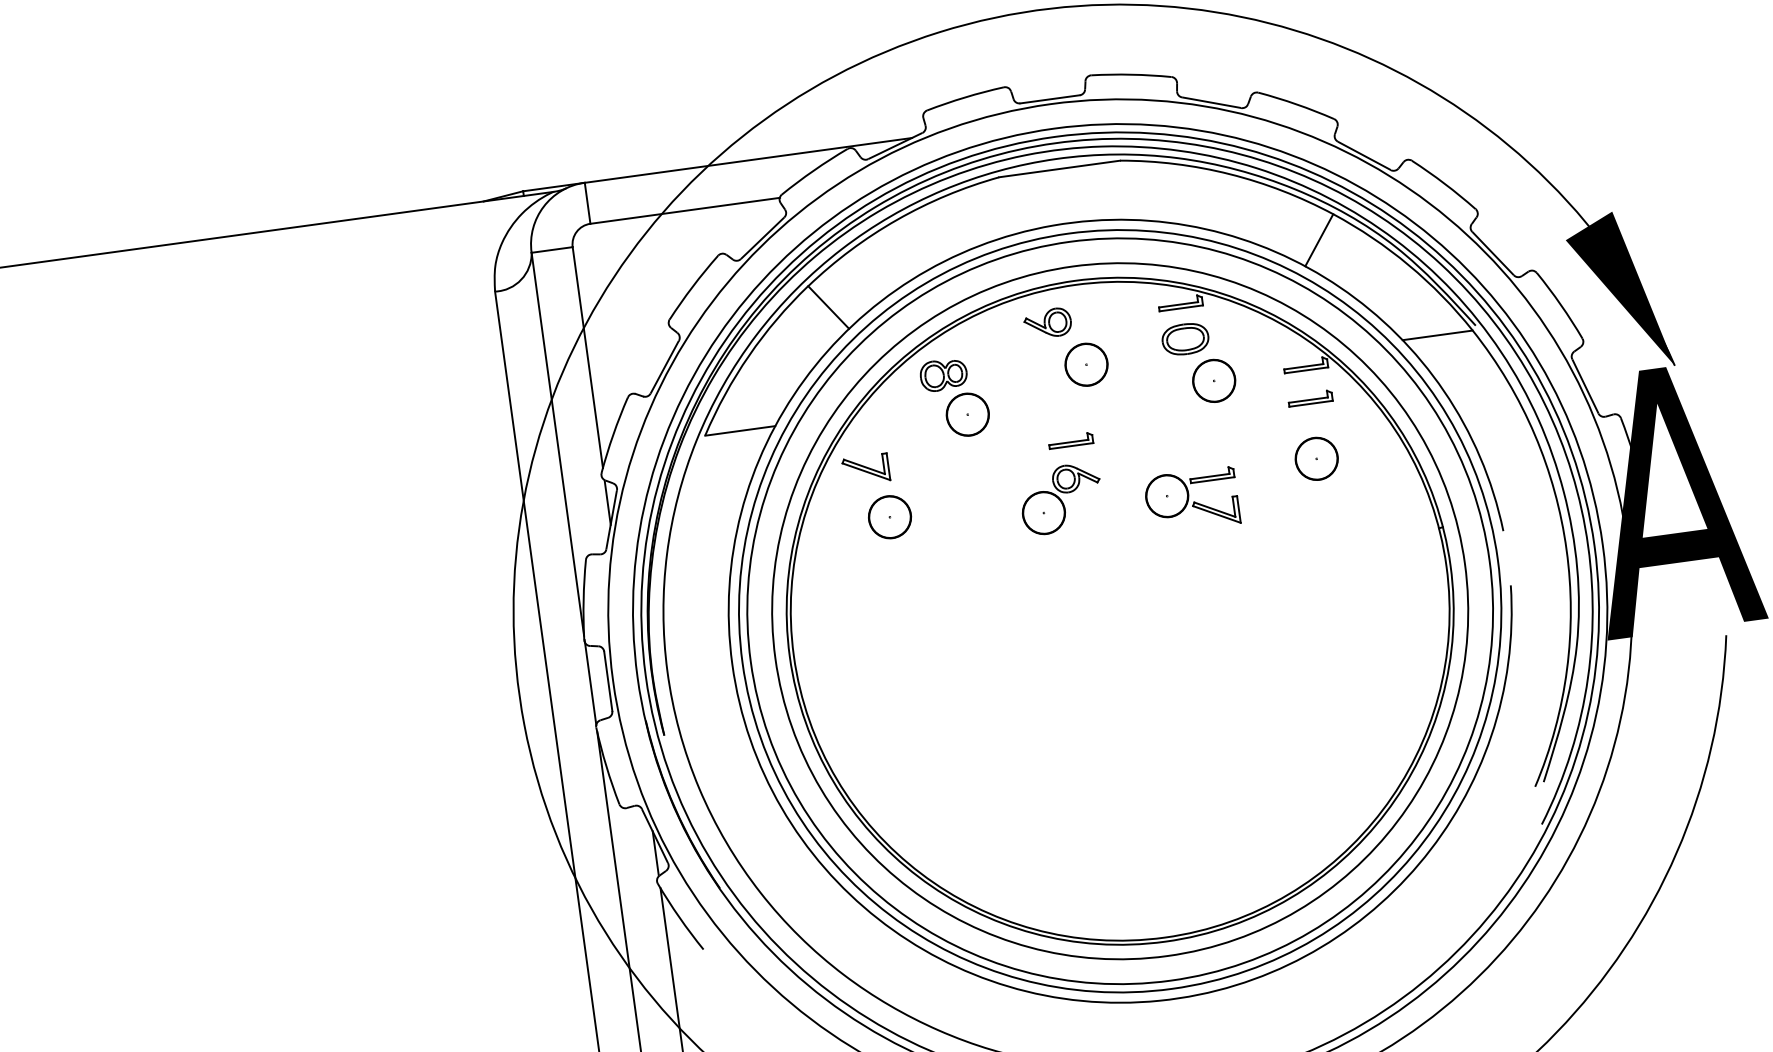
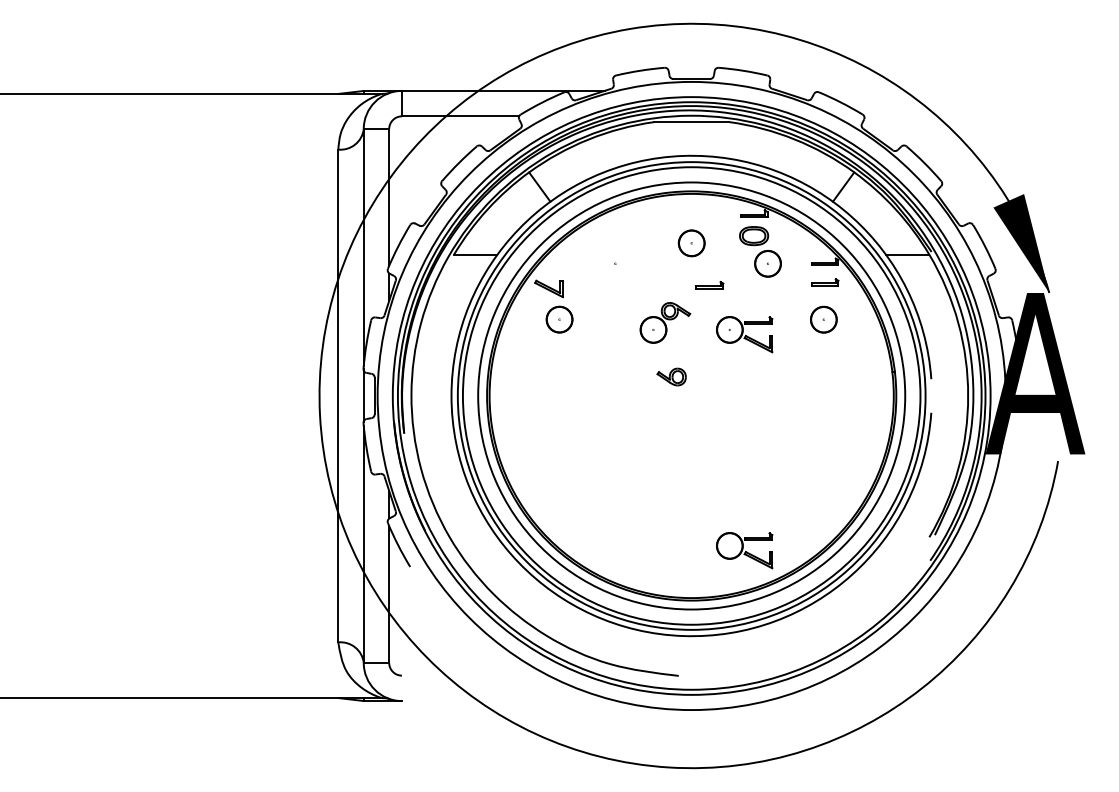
part: (1047, 322) -> (671, 376), moved
part: (955, 397) -> (609, 252), removed
part: (1070, 441) -> (709, 285), moved
part: (1239, 849) -> (744, 550), added

